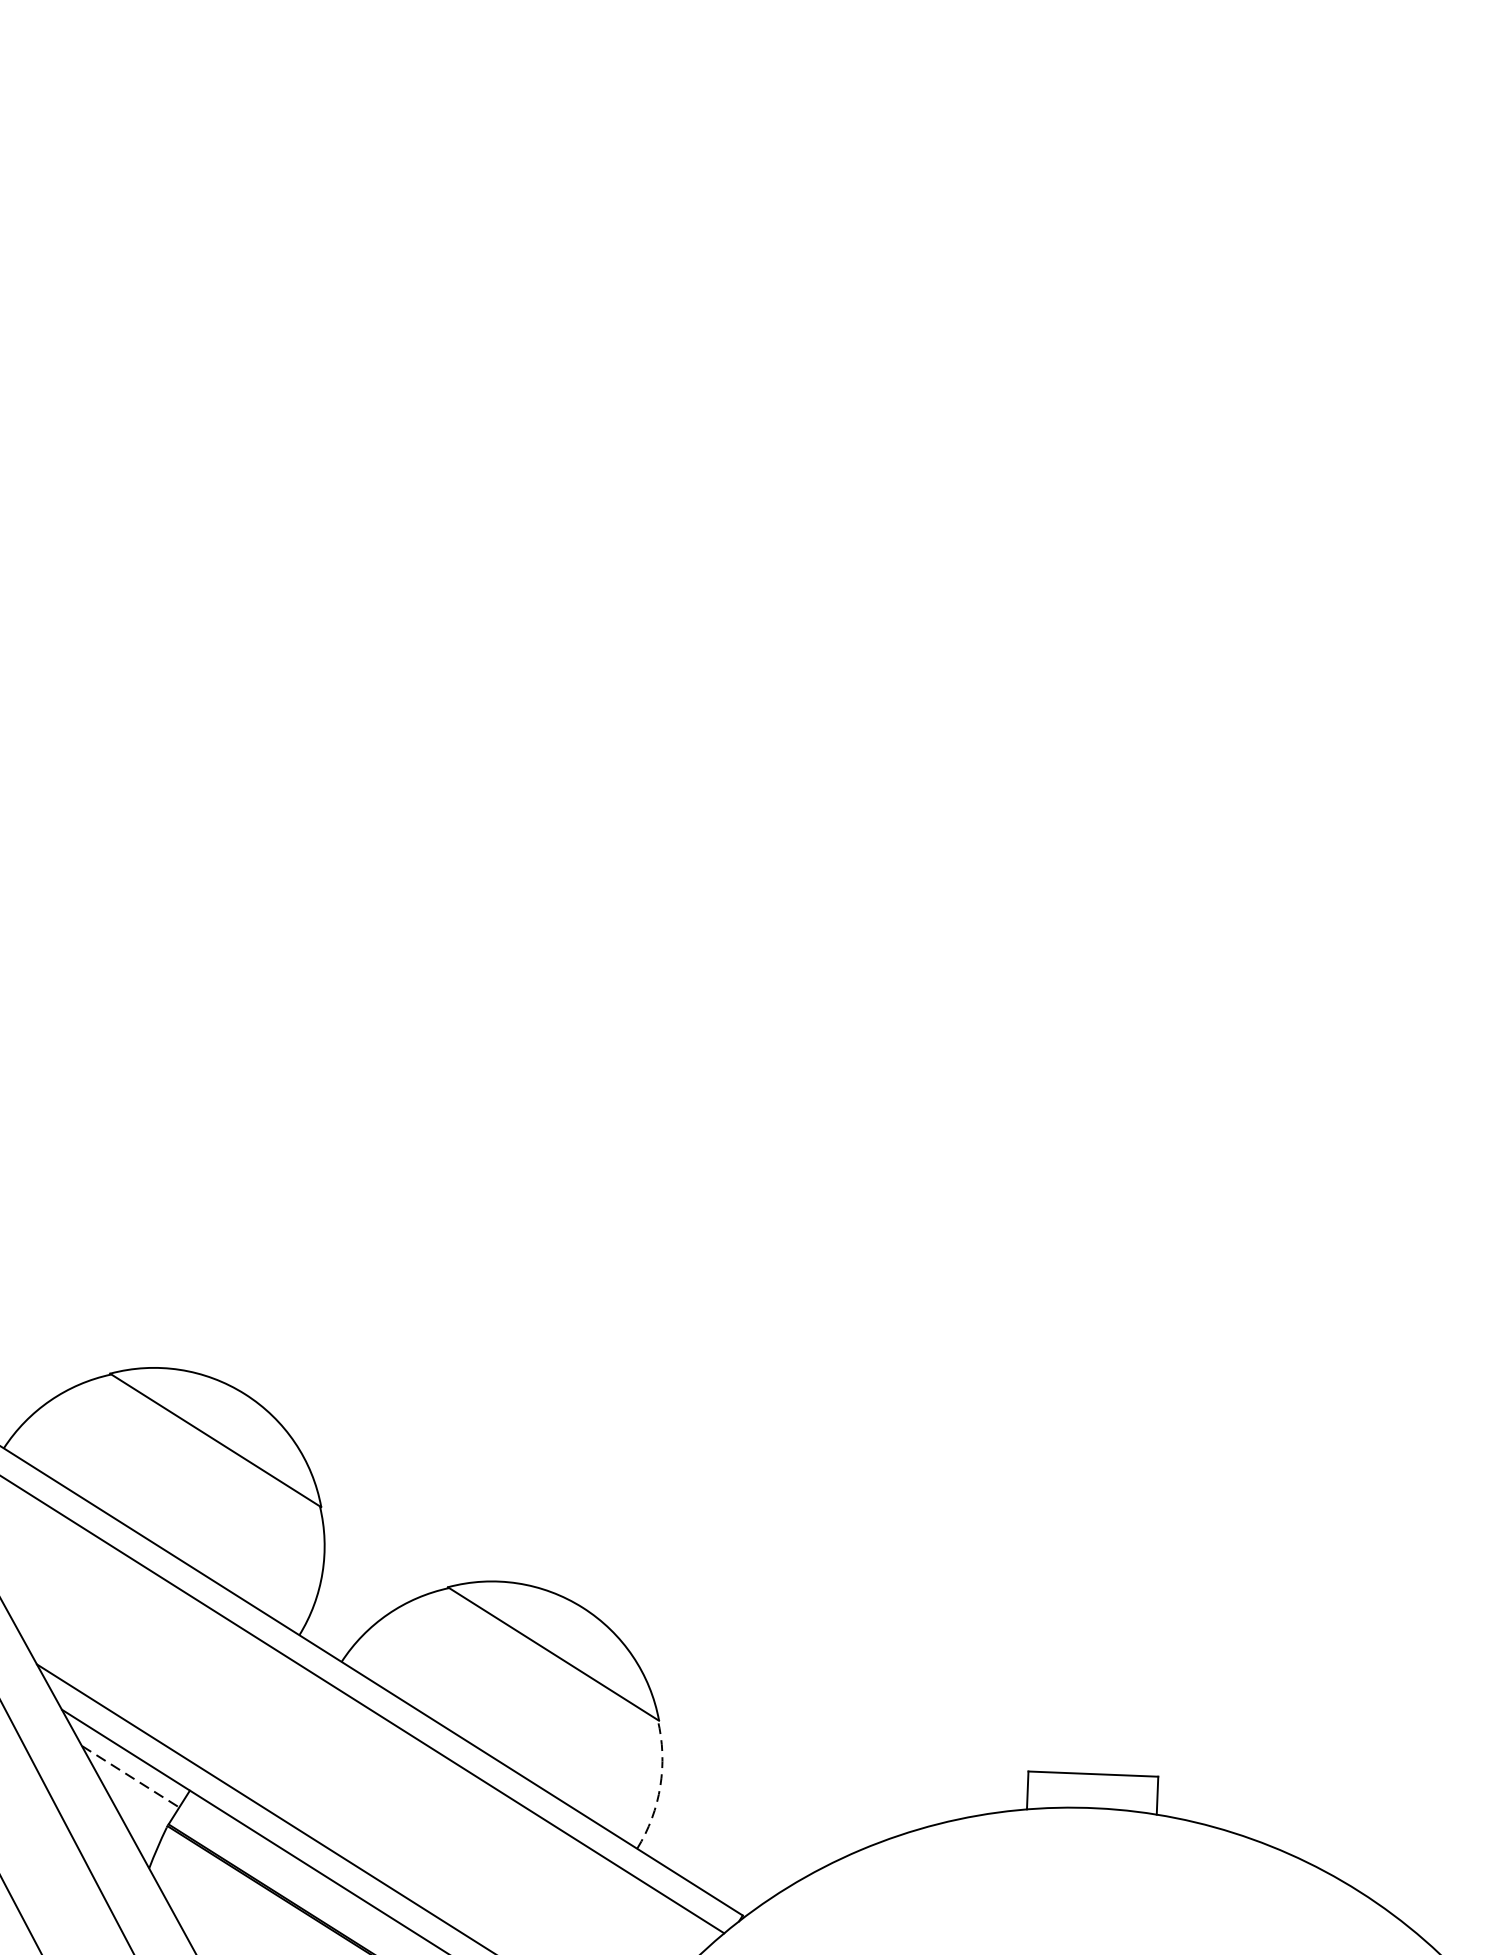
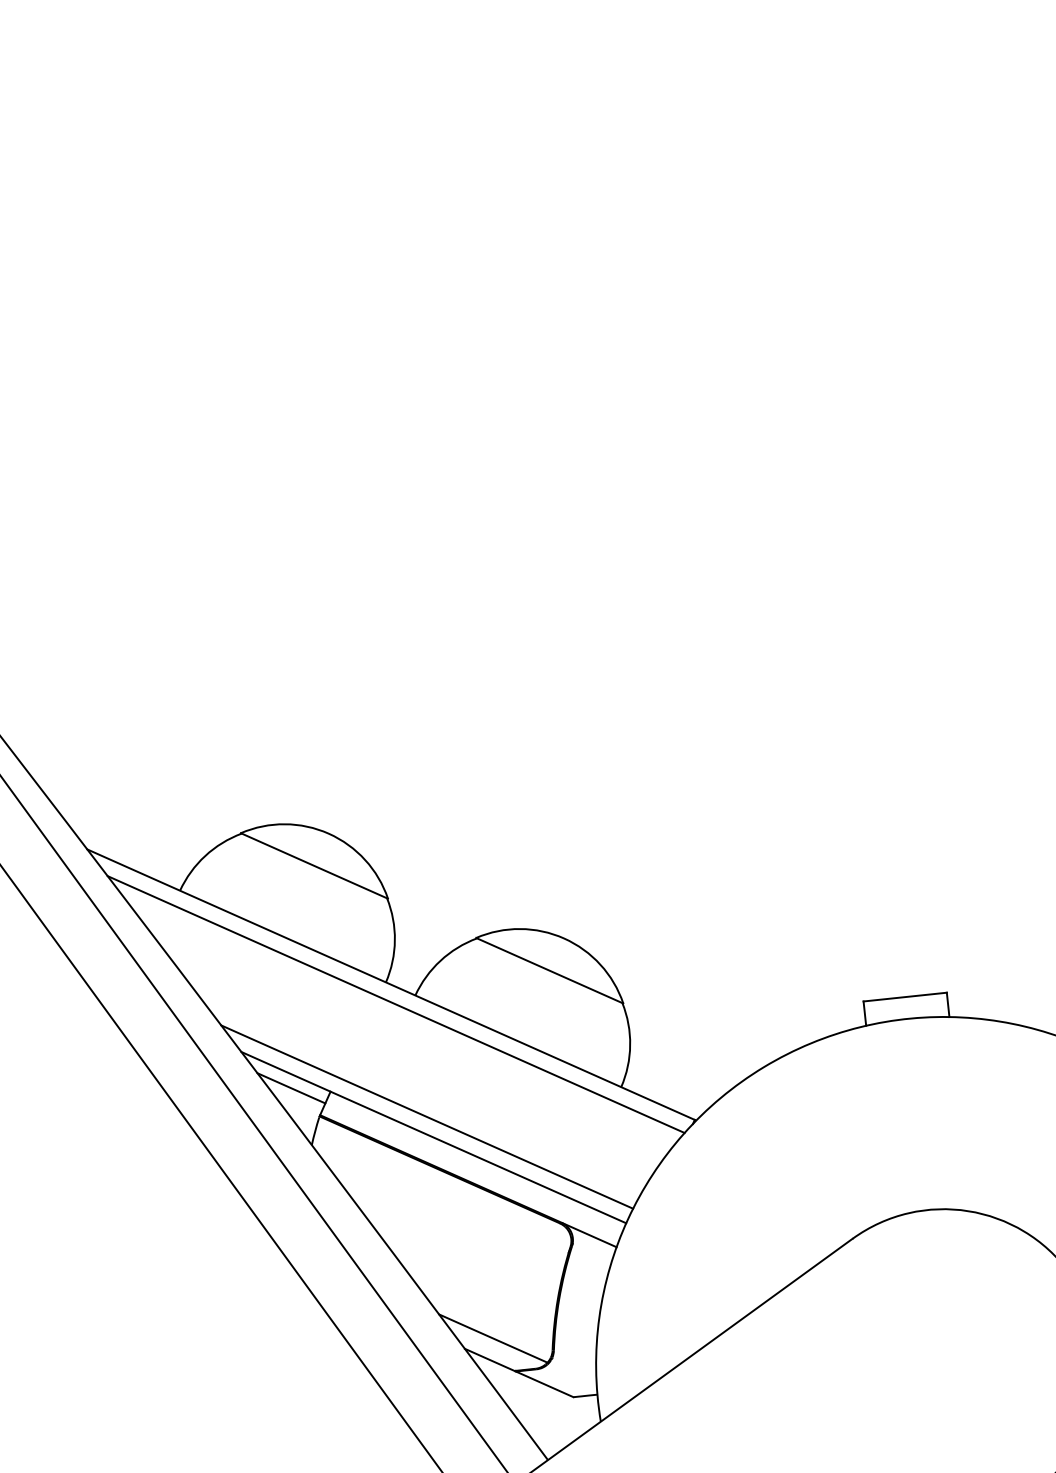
line: (130, 1776) -> (291, 1088), dashed -> solid
arc: (660, 1786) -> (630, 1045), dashed -> solid

